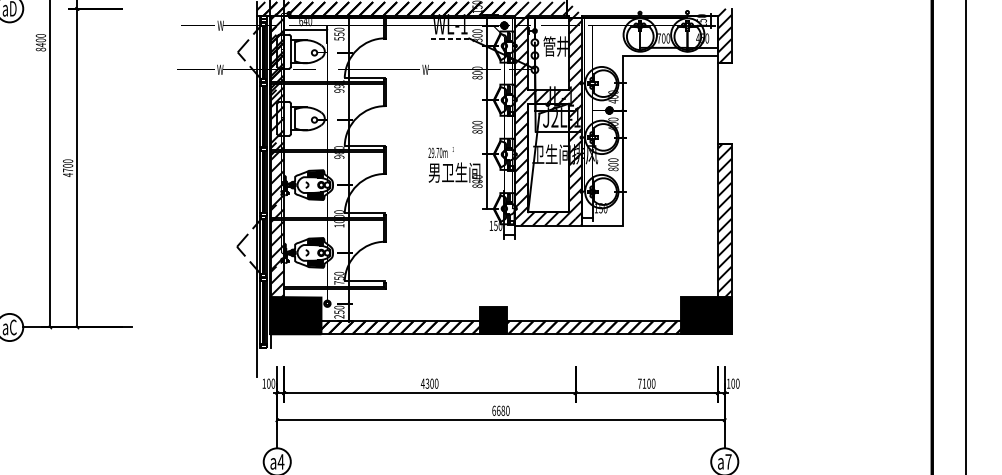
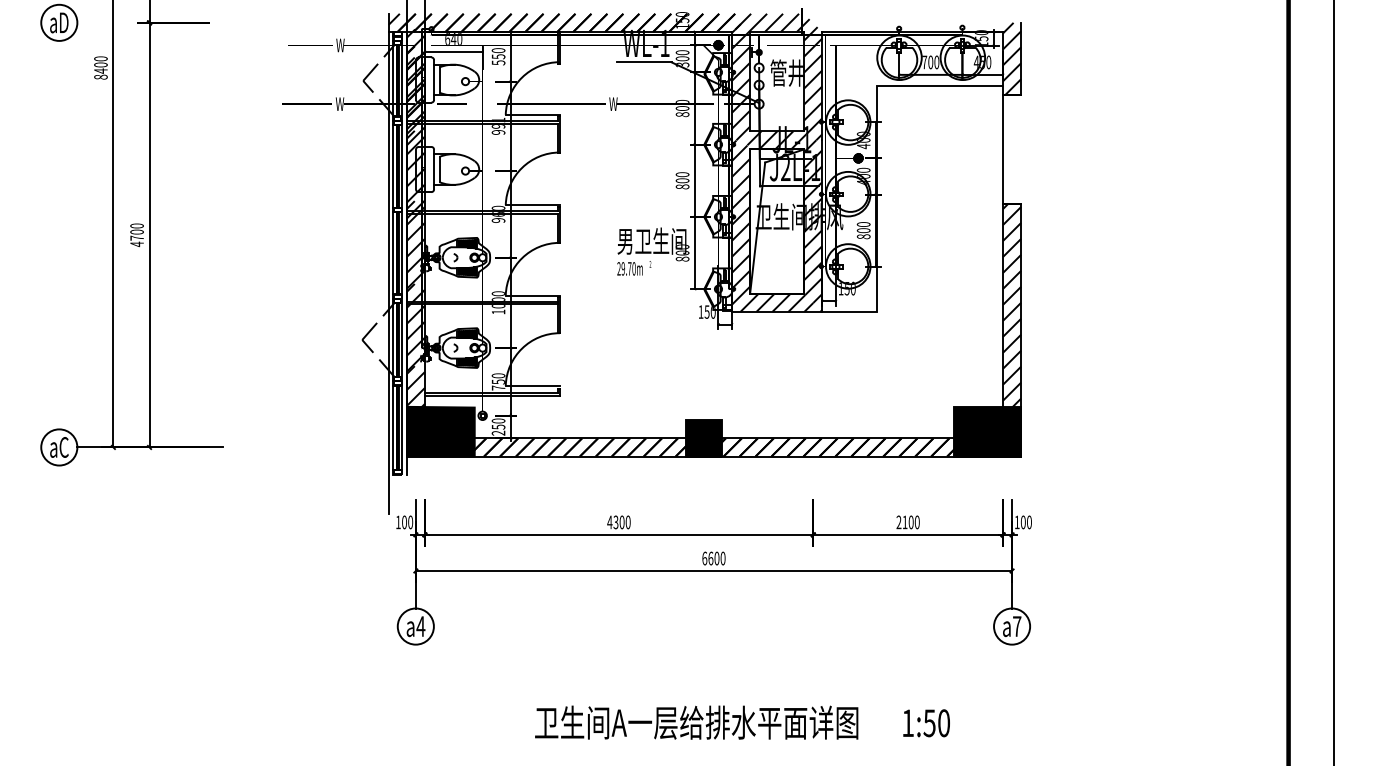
line: (448, 38) -> (644, 62), dashed -> solid
text: (441, 152) -> (634, 268), moved
text: (639, 383) -> (898, 522), 7100 -> 2100
text: (502, 410) -> (716, 558), 6680 -> 6600

